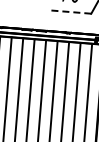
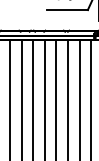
line: (70, 12) -> (67, 10), dashed -> solid

